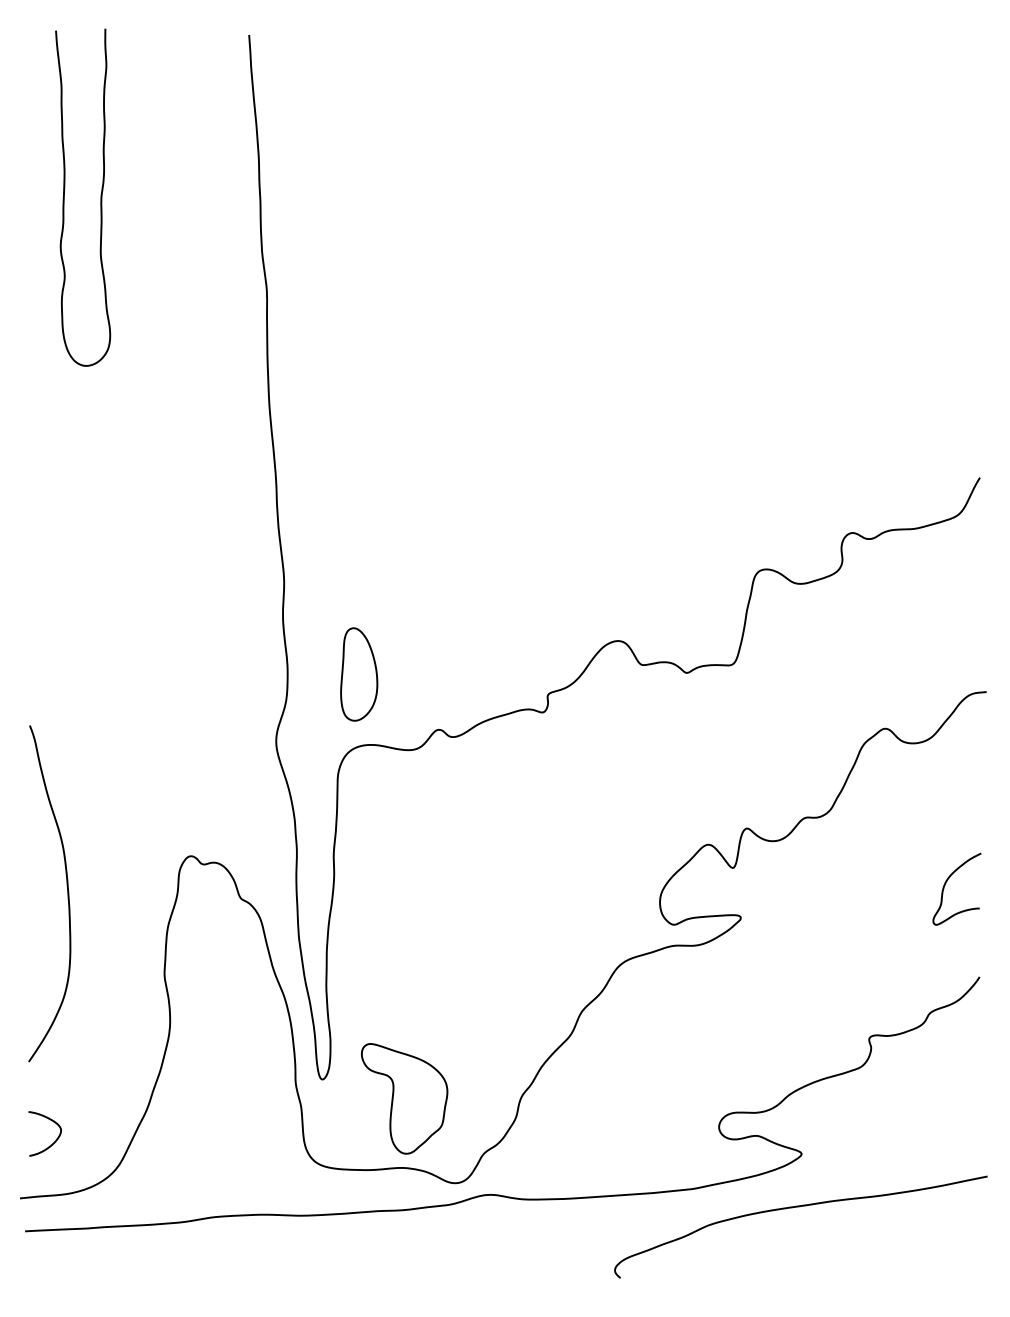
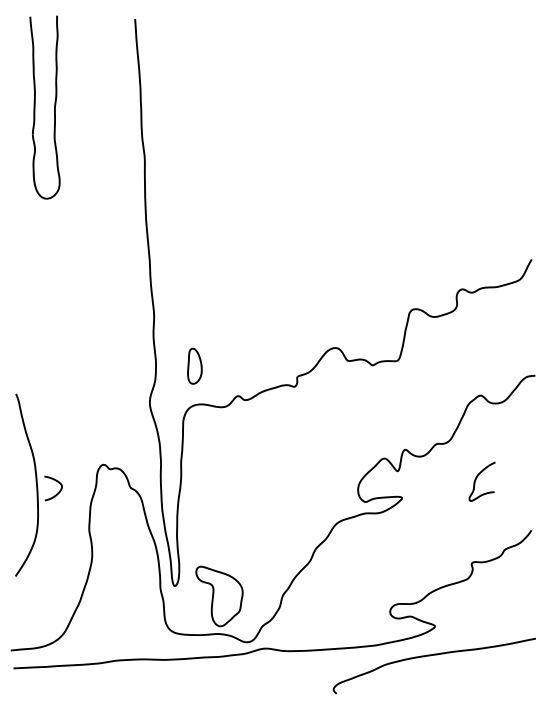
part: (358, 675) -> (194, 366), size x0.7
curve: (946, 886) -> (476, 480), moved
curve: (52, 1141) -> (57, 492), moved

